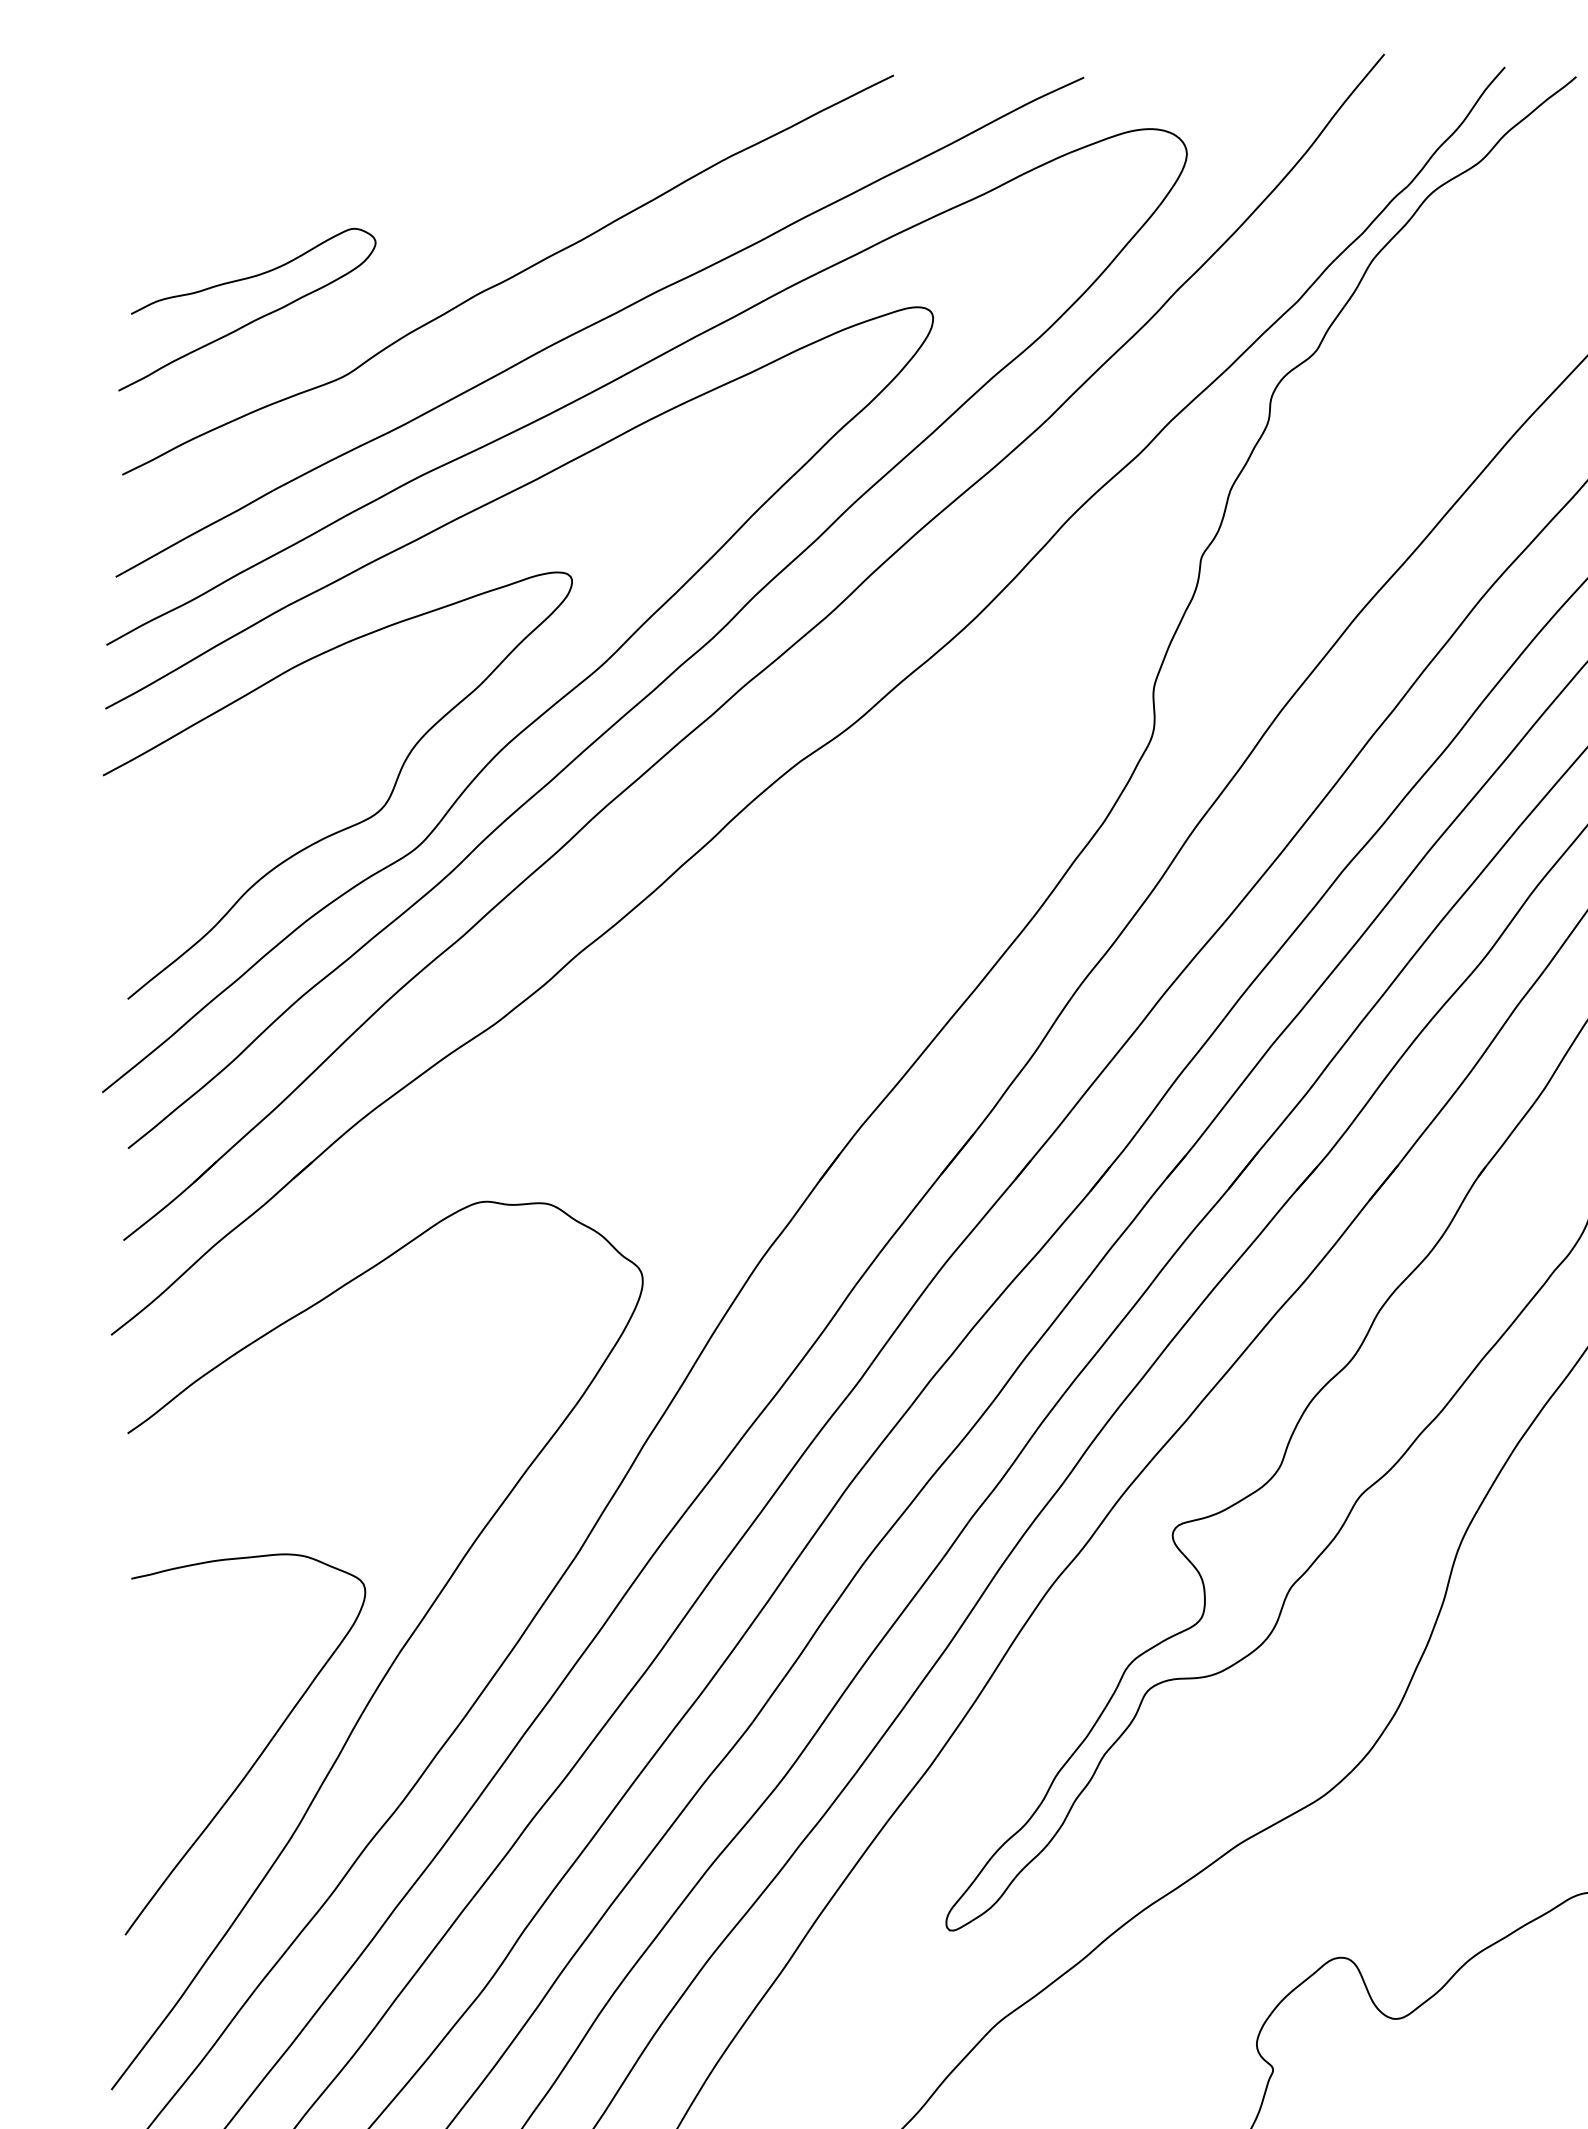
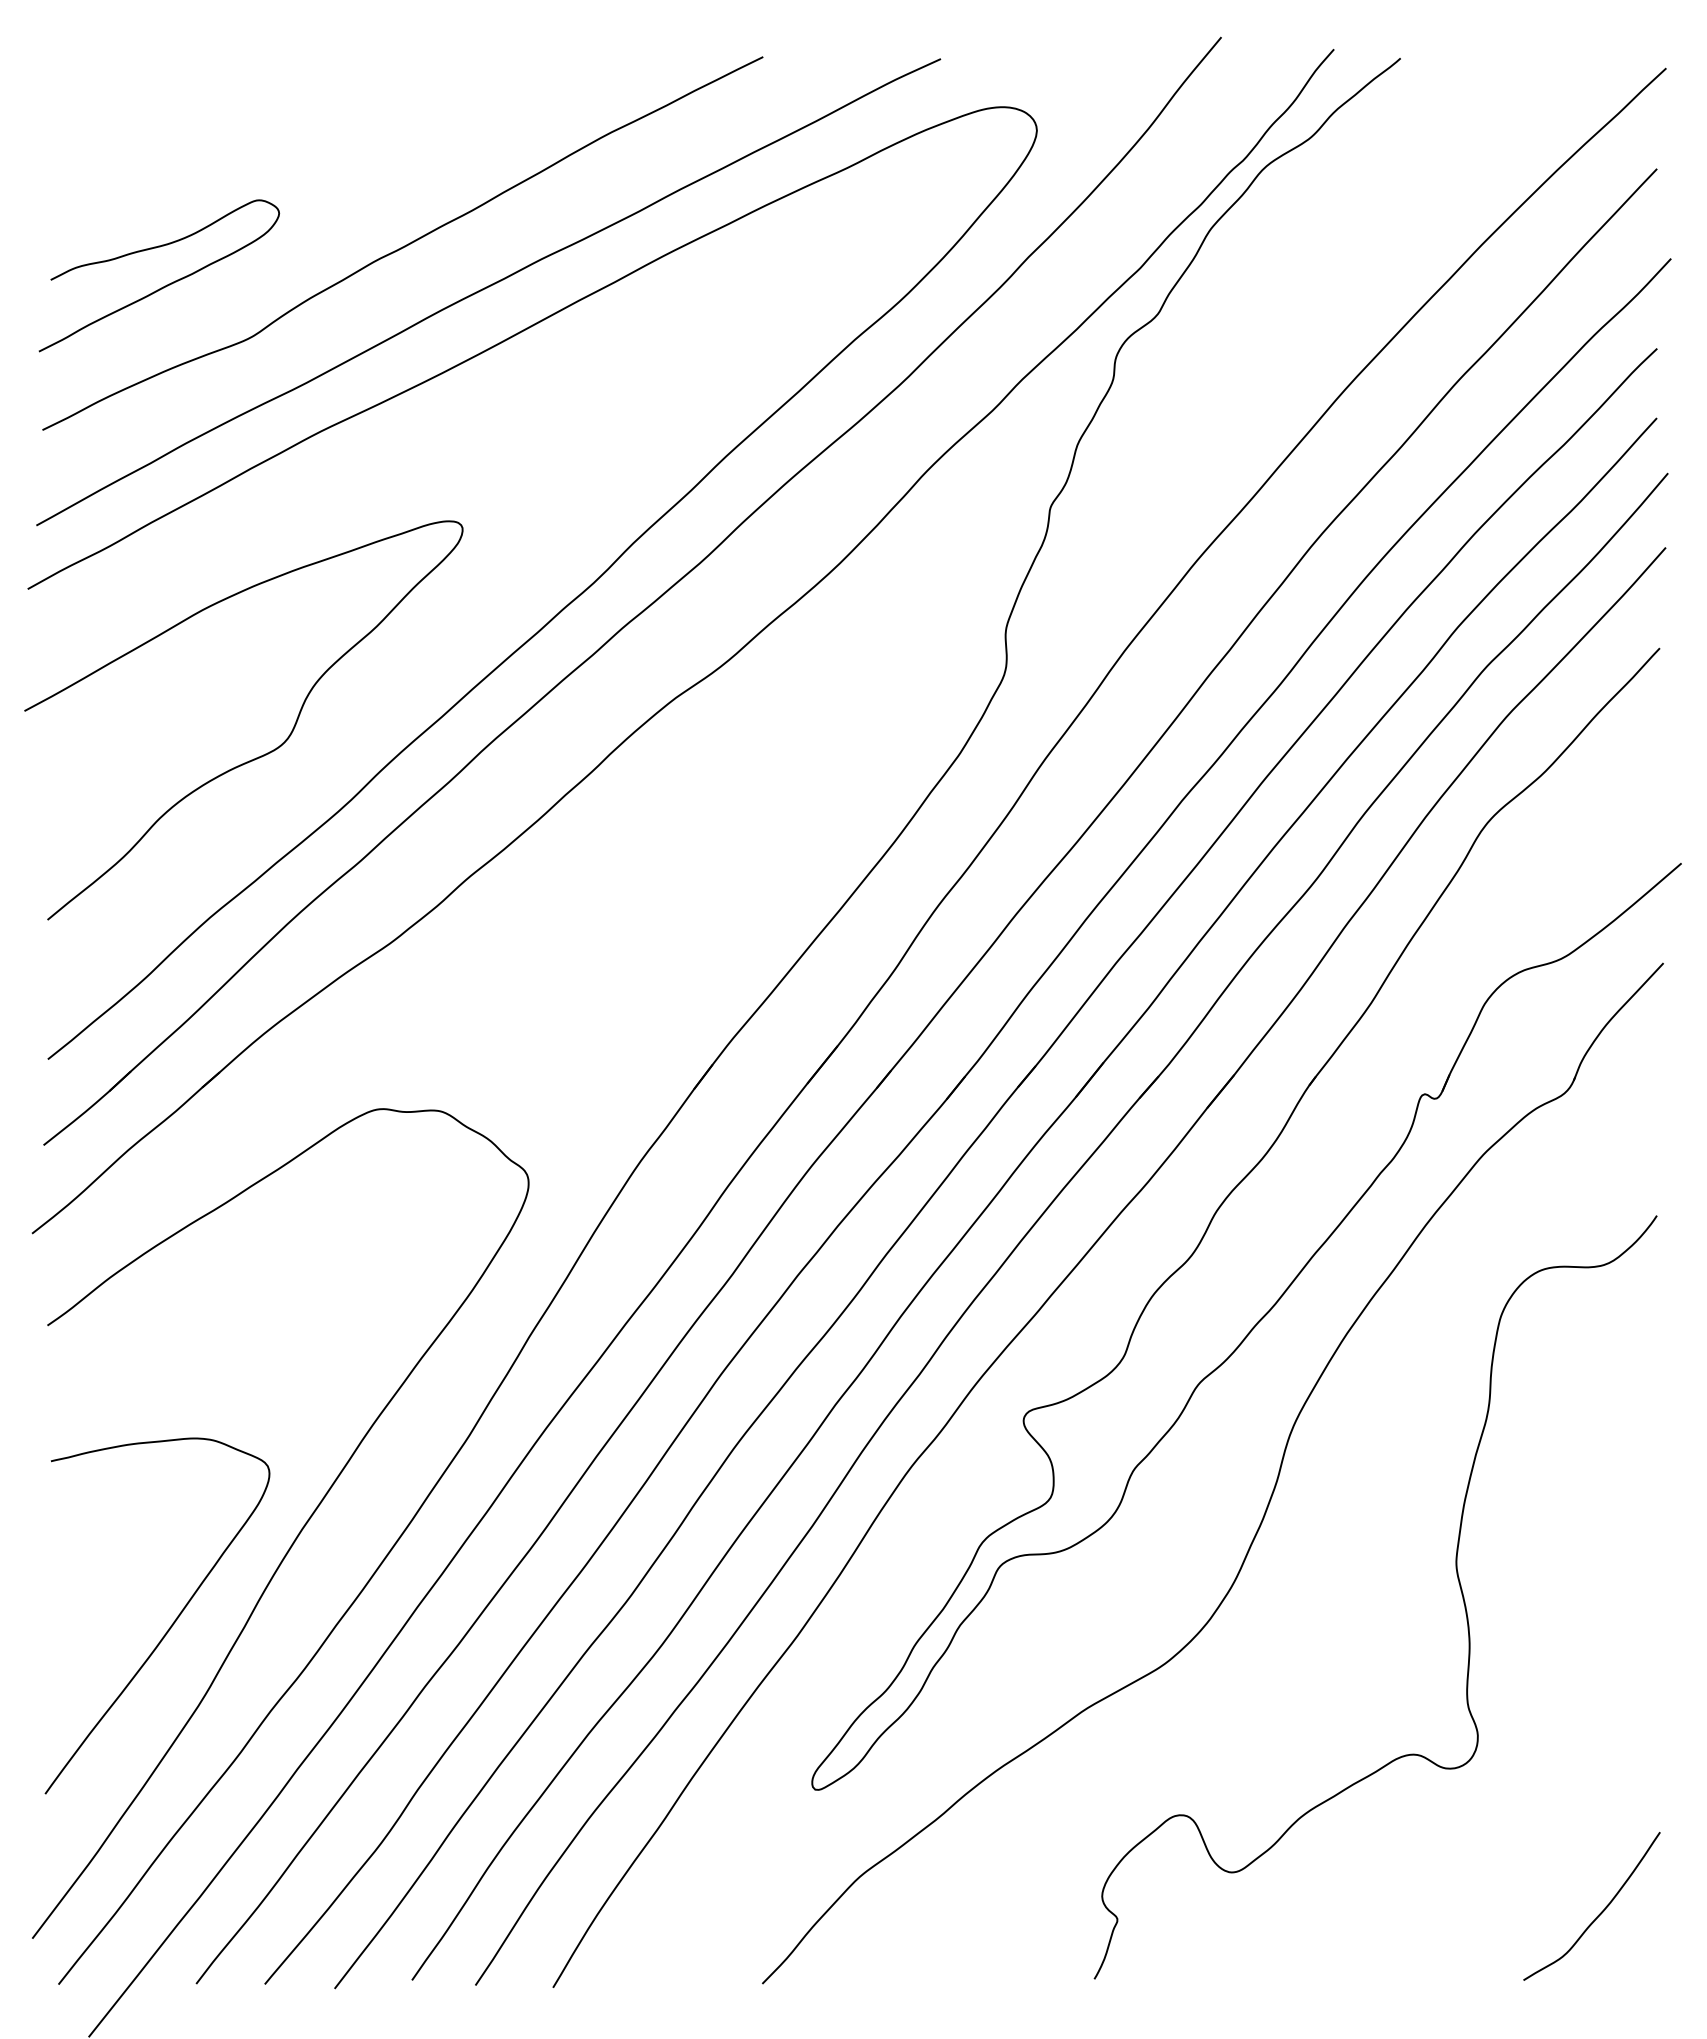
curve: (533, 720) -> (426, 659), removed

